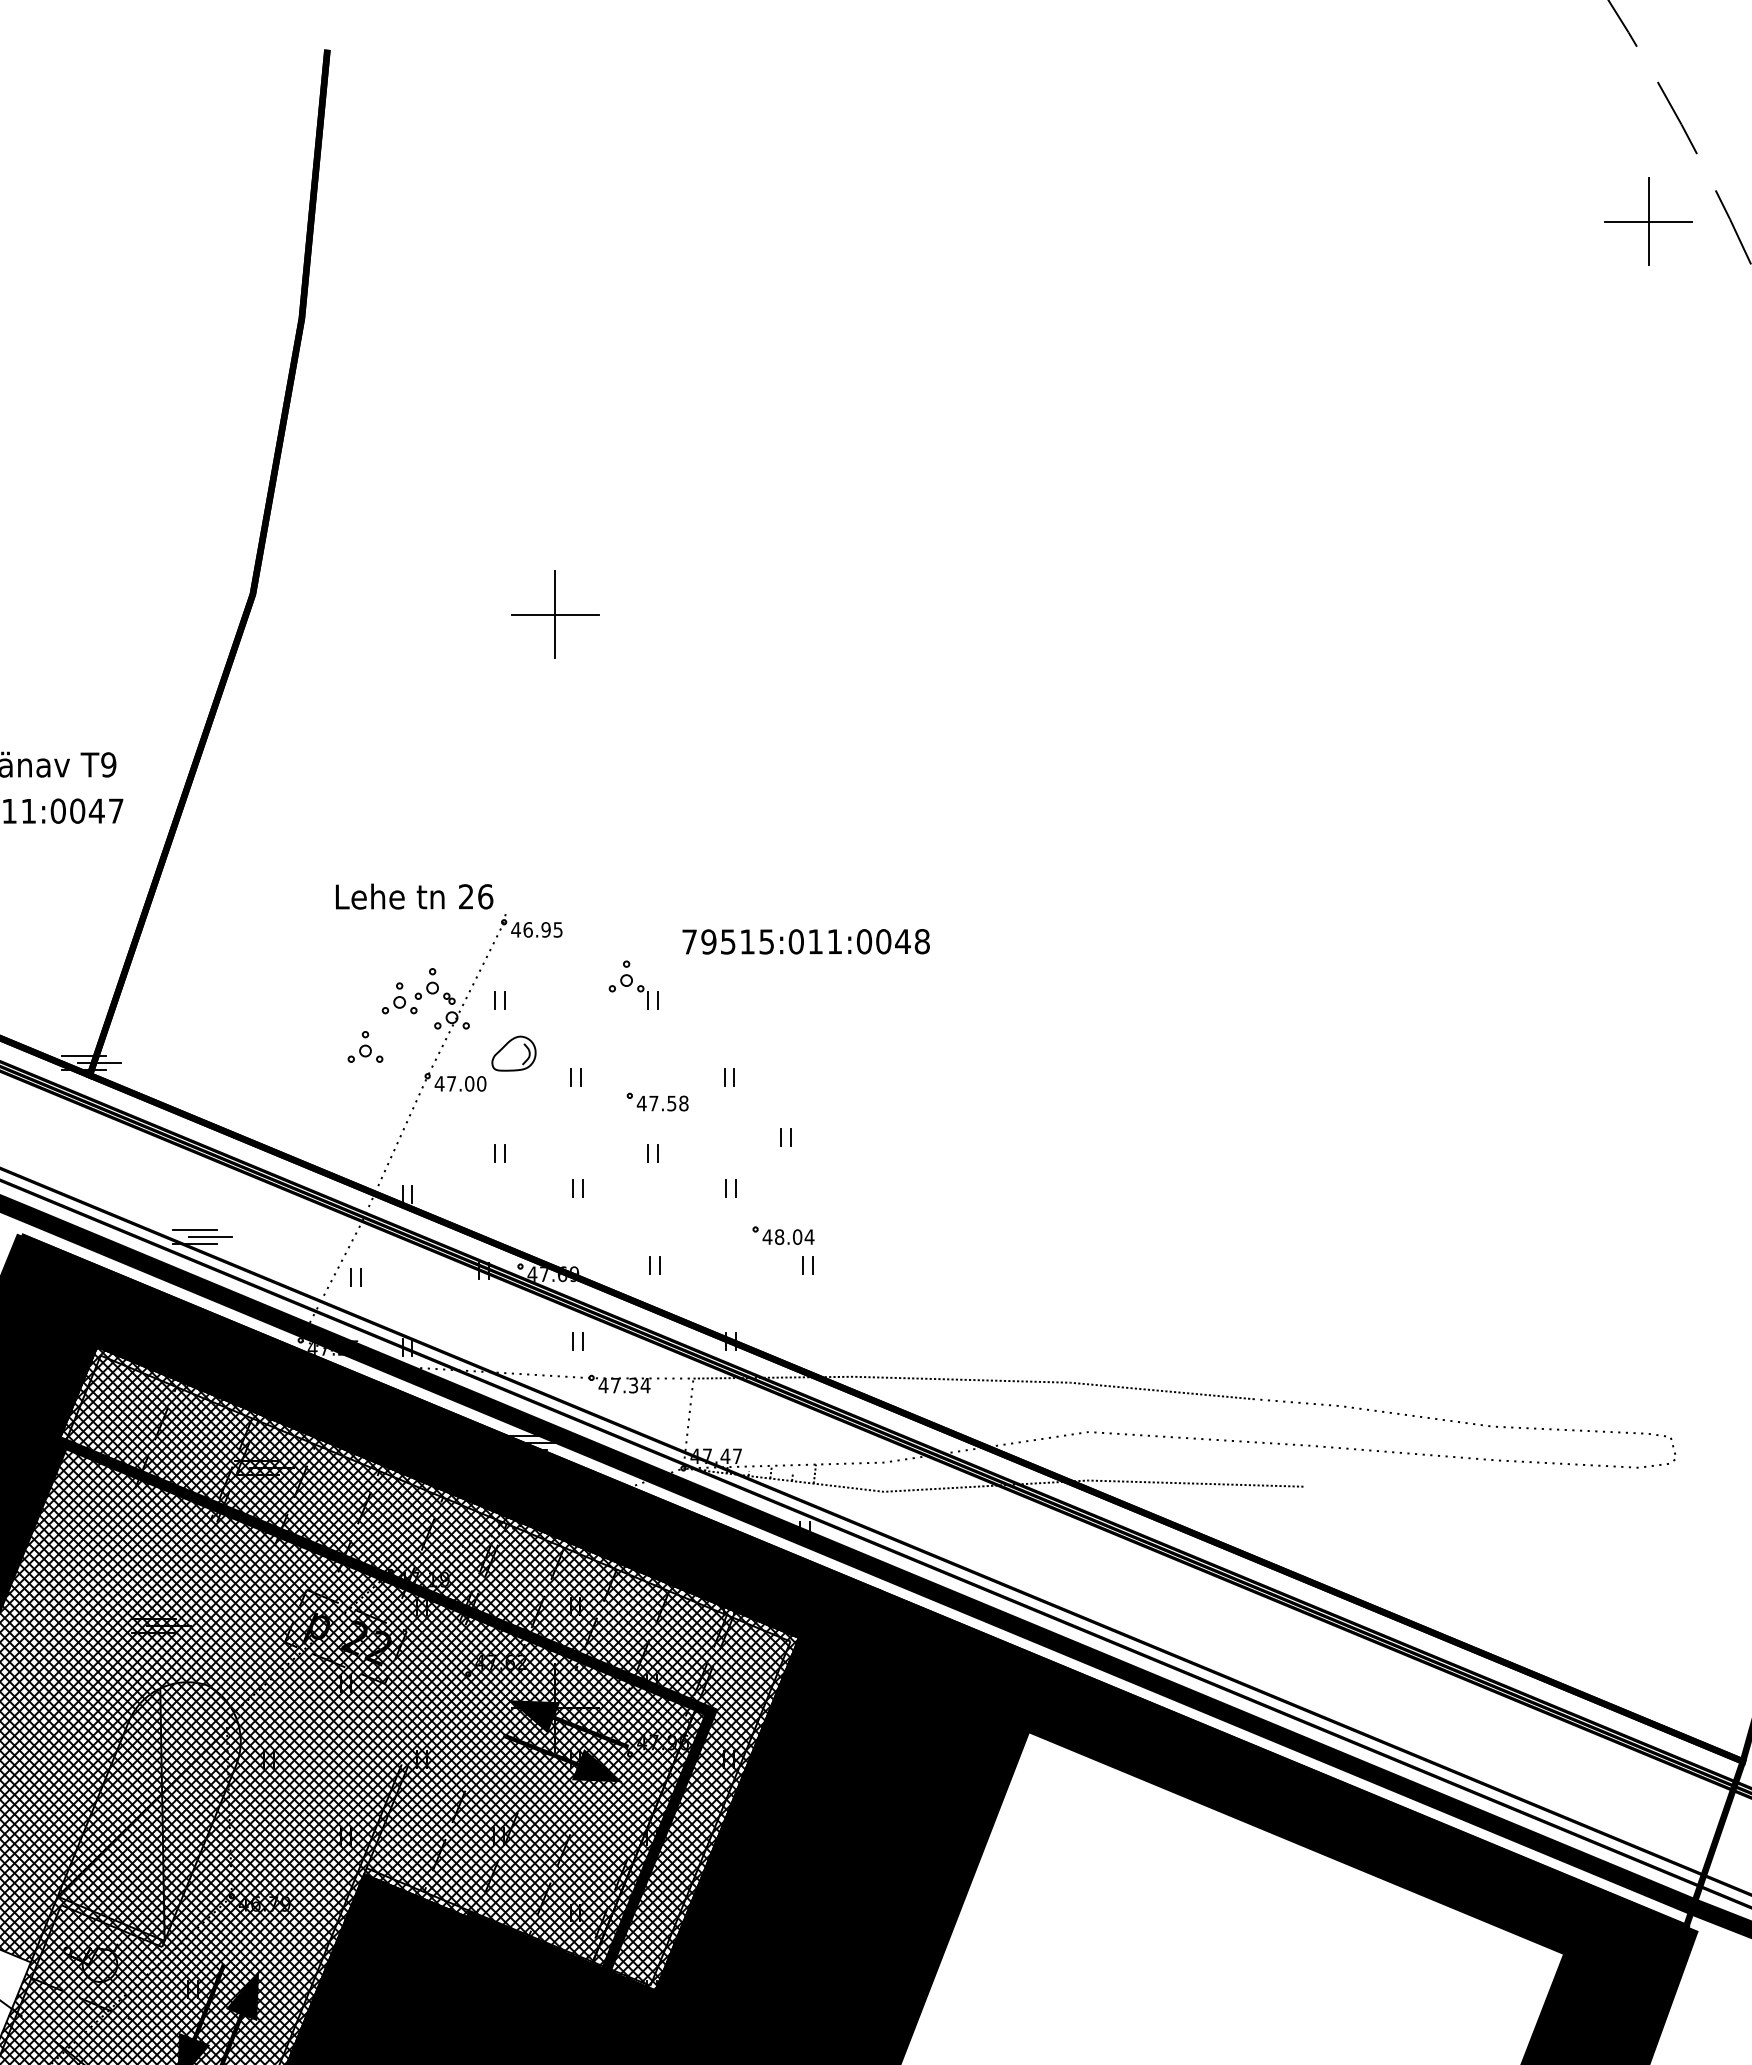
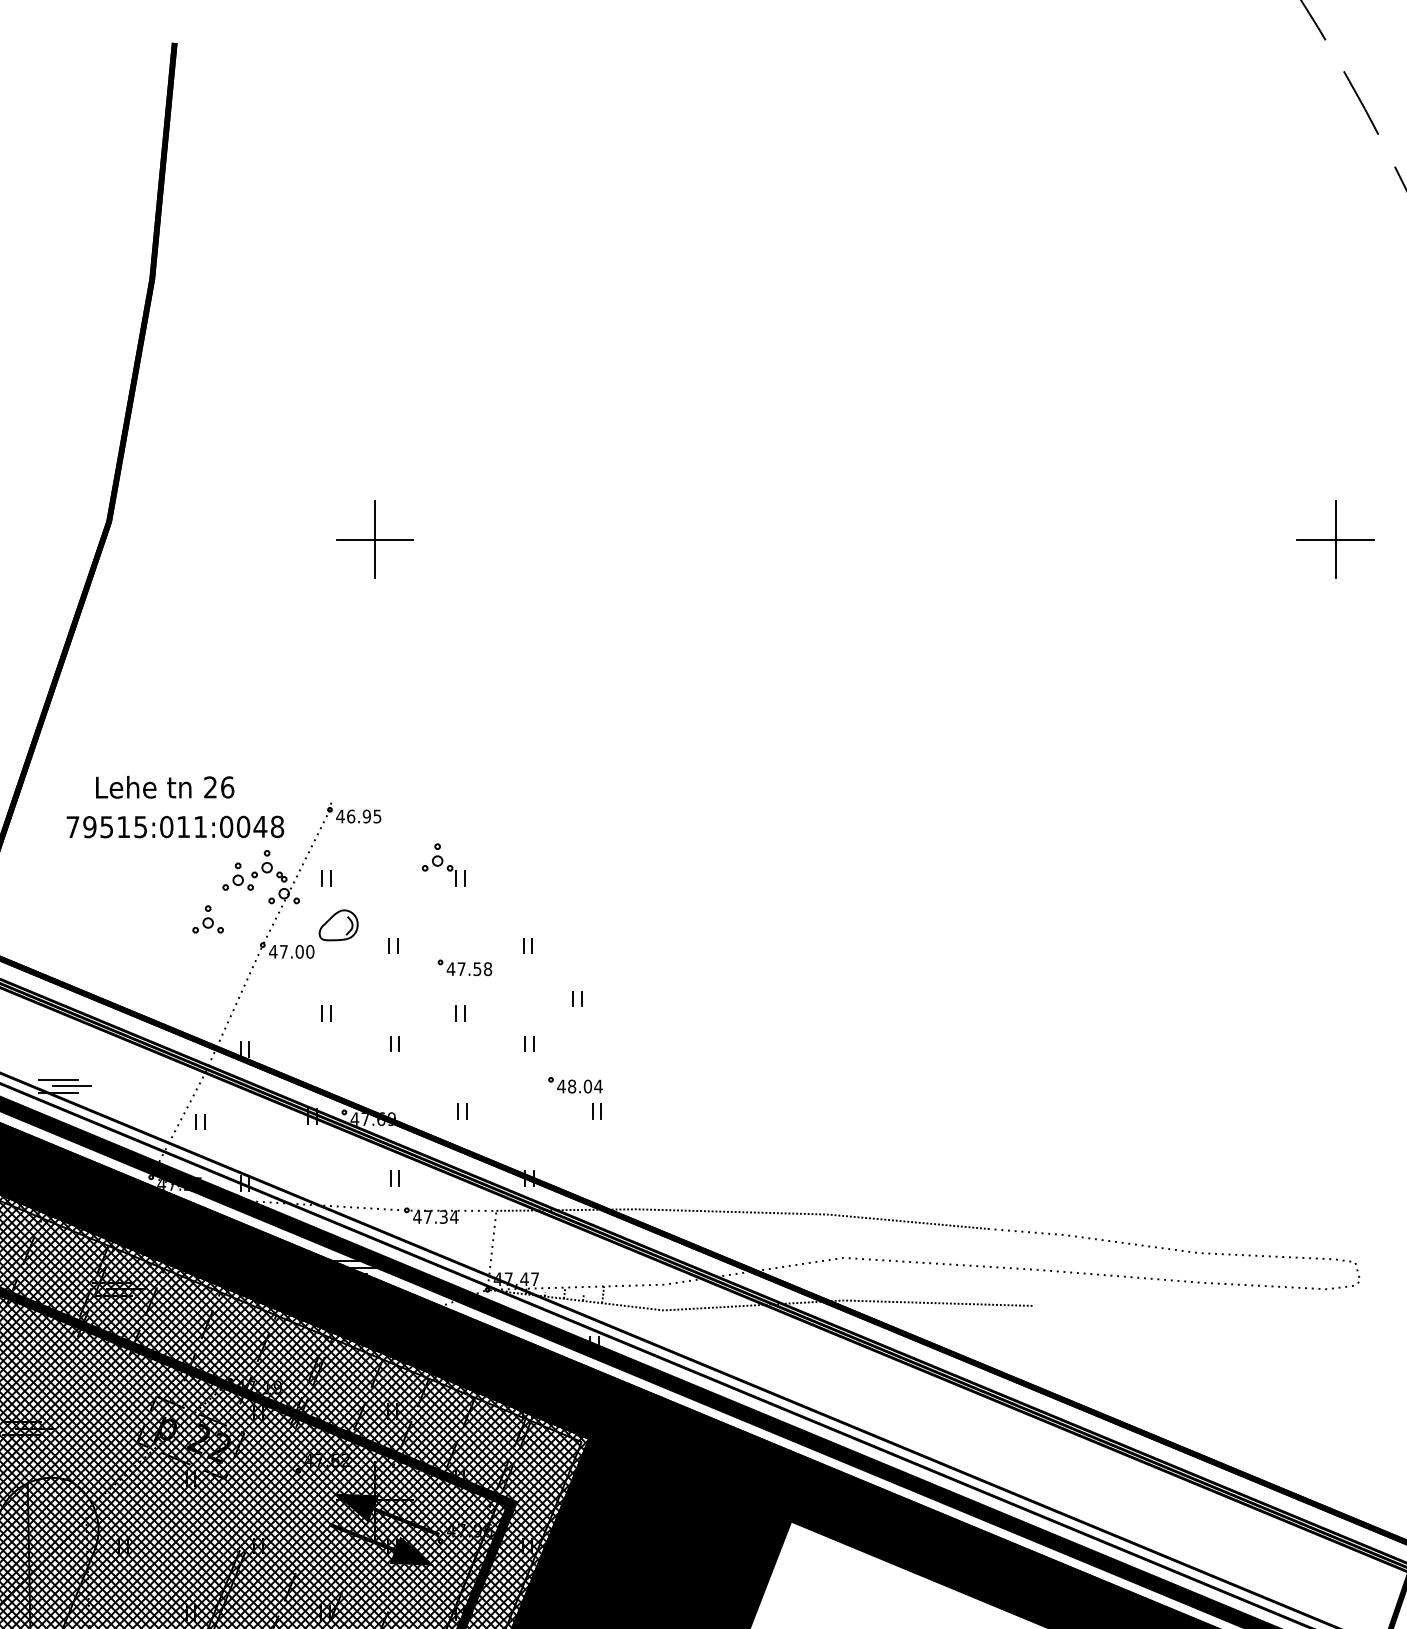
part: (1648, 221) -> (1335, 539), moved
text: (414, 896) -> (165, 787), moved
text: (805, 941) -> (174, 826), moved

